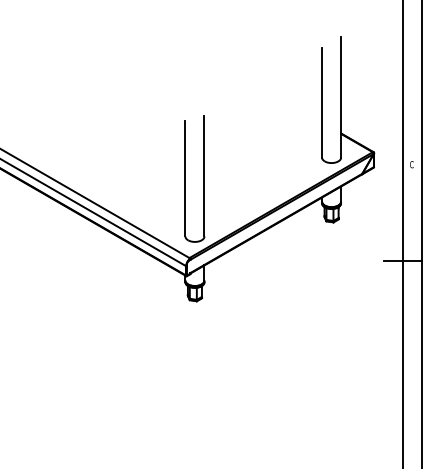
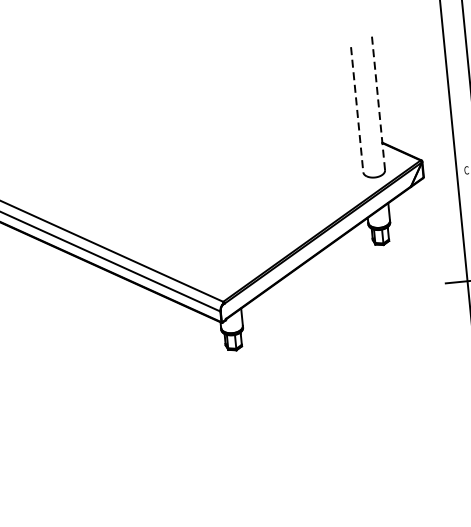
line: (341, 96) -> (378, 100), solid -> dashed
line: (322, 102) -> (357, 109), solid -> dashed
part: (185, 178) -> (209, 211), removed

